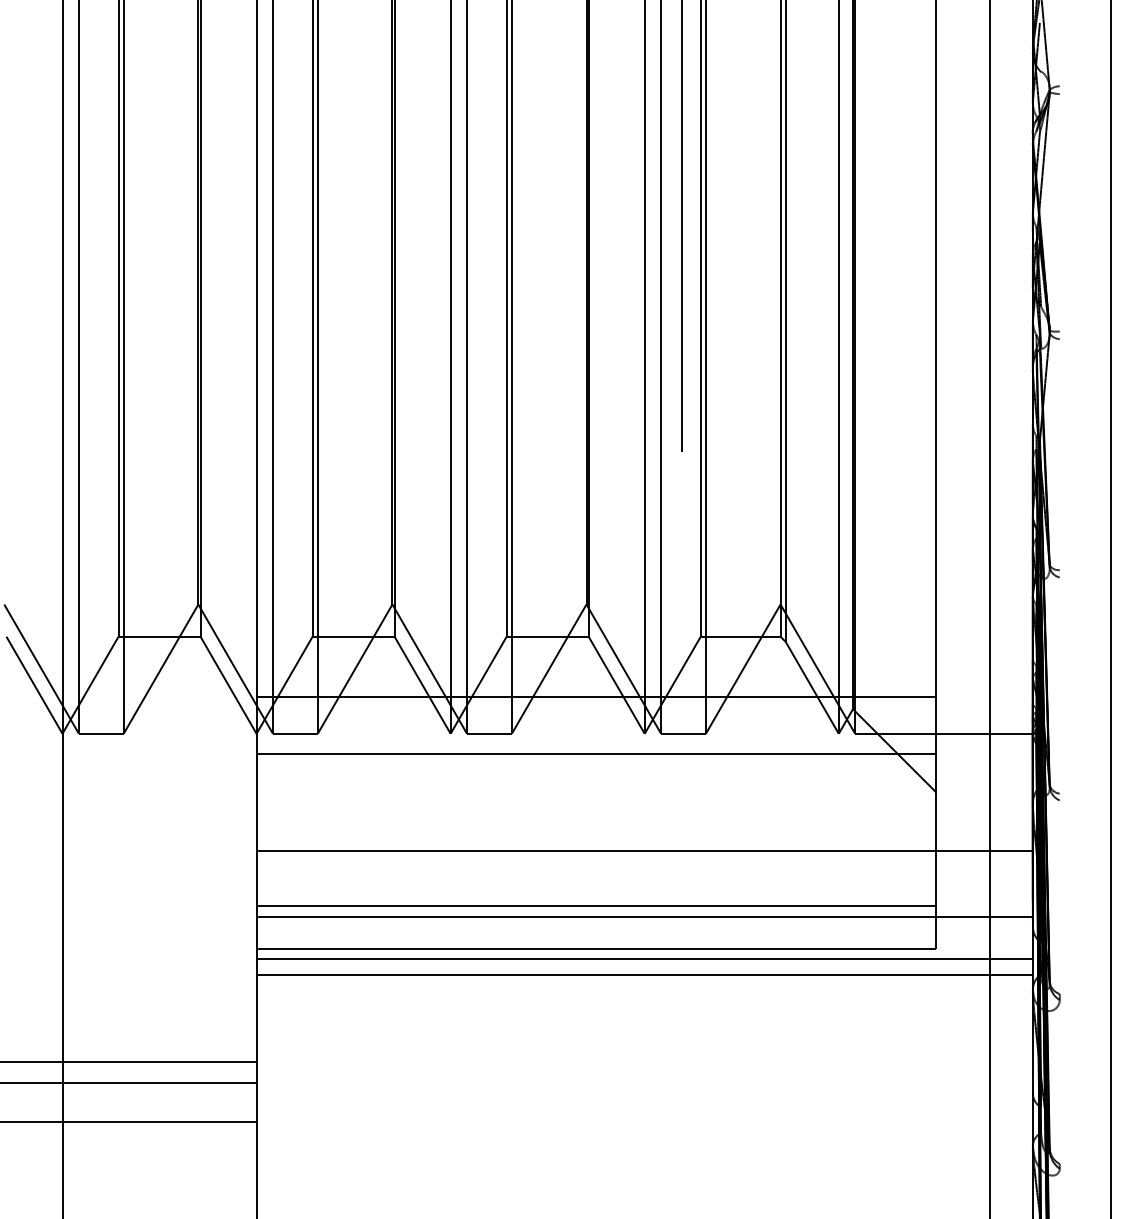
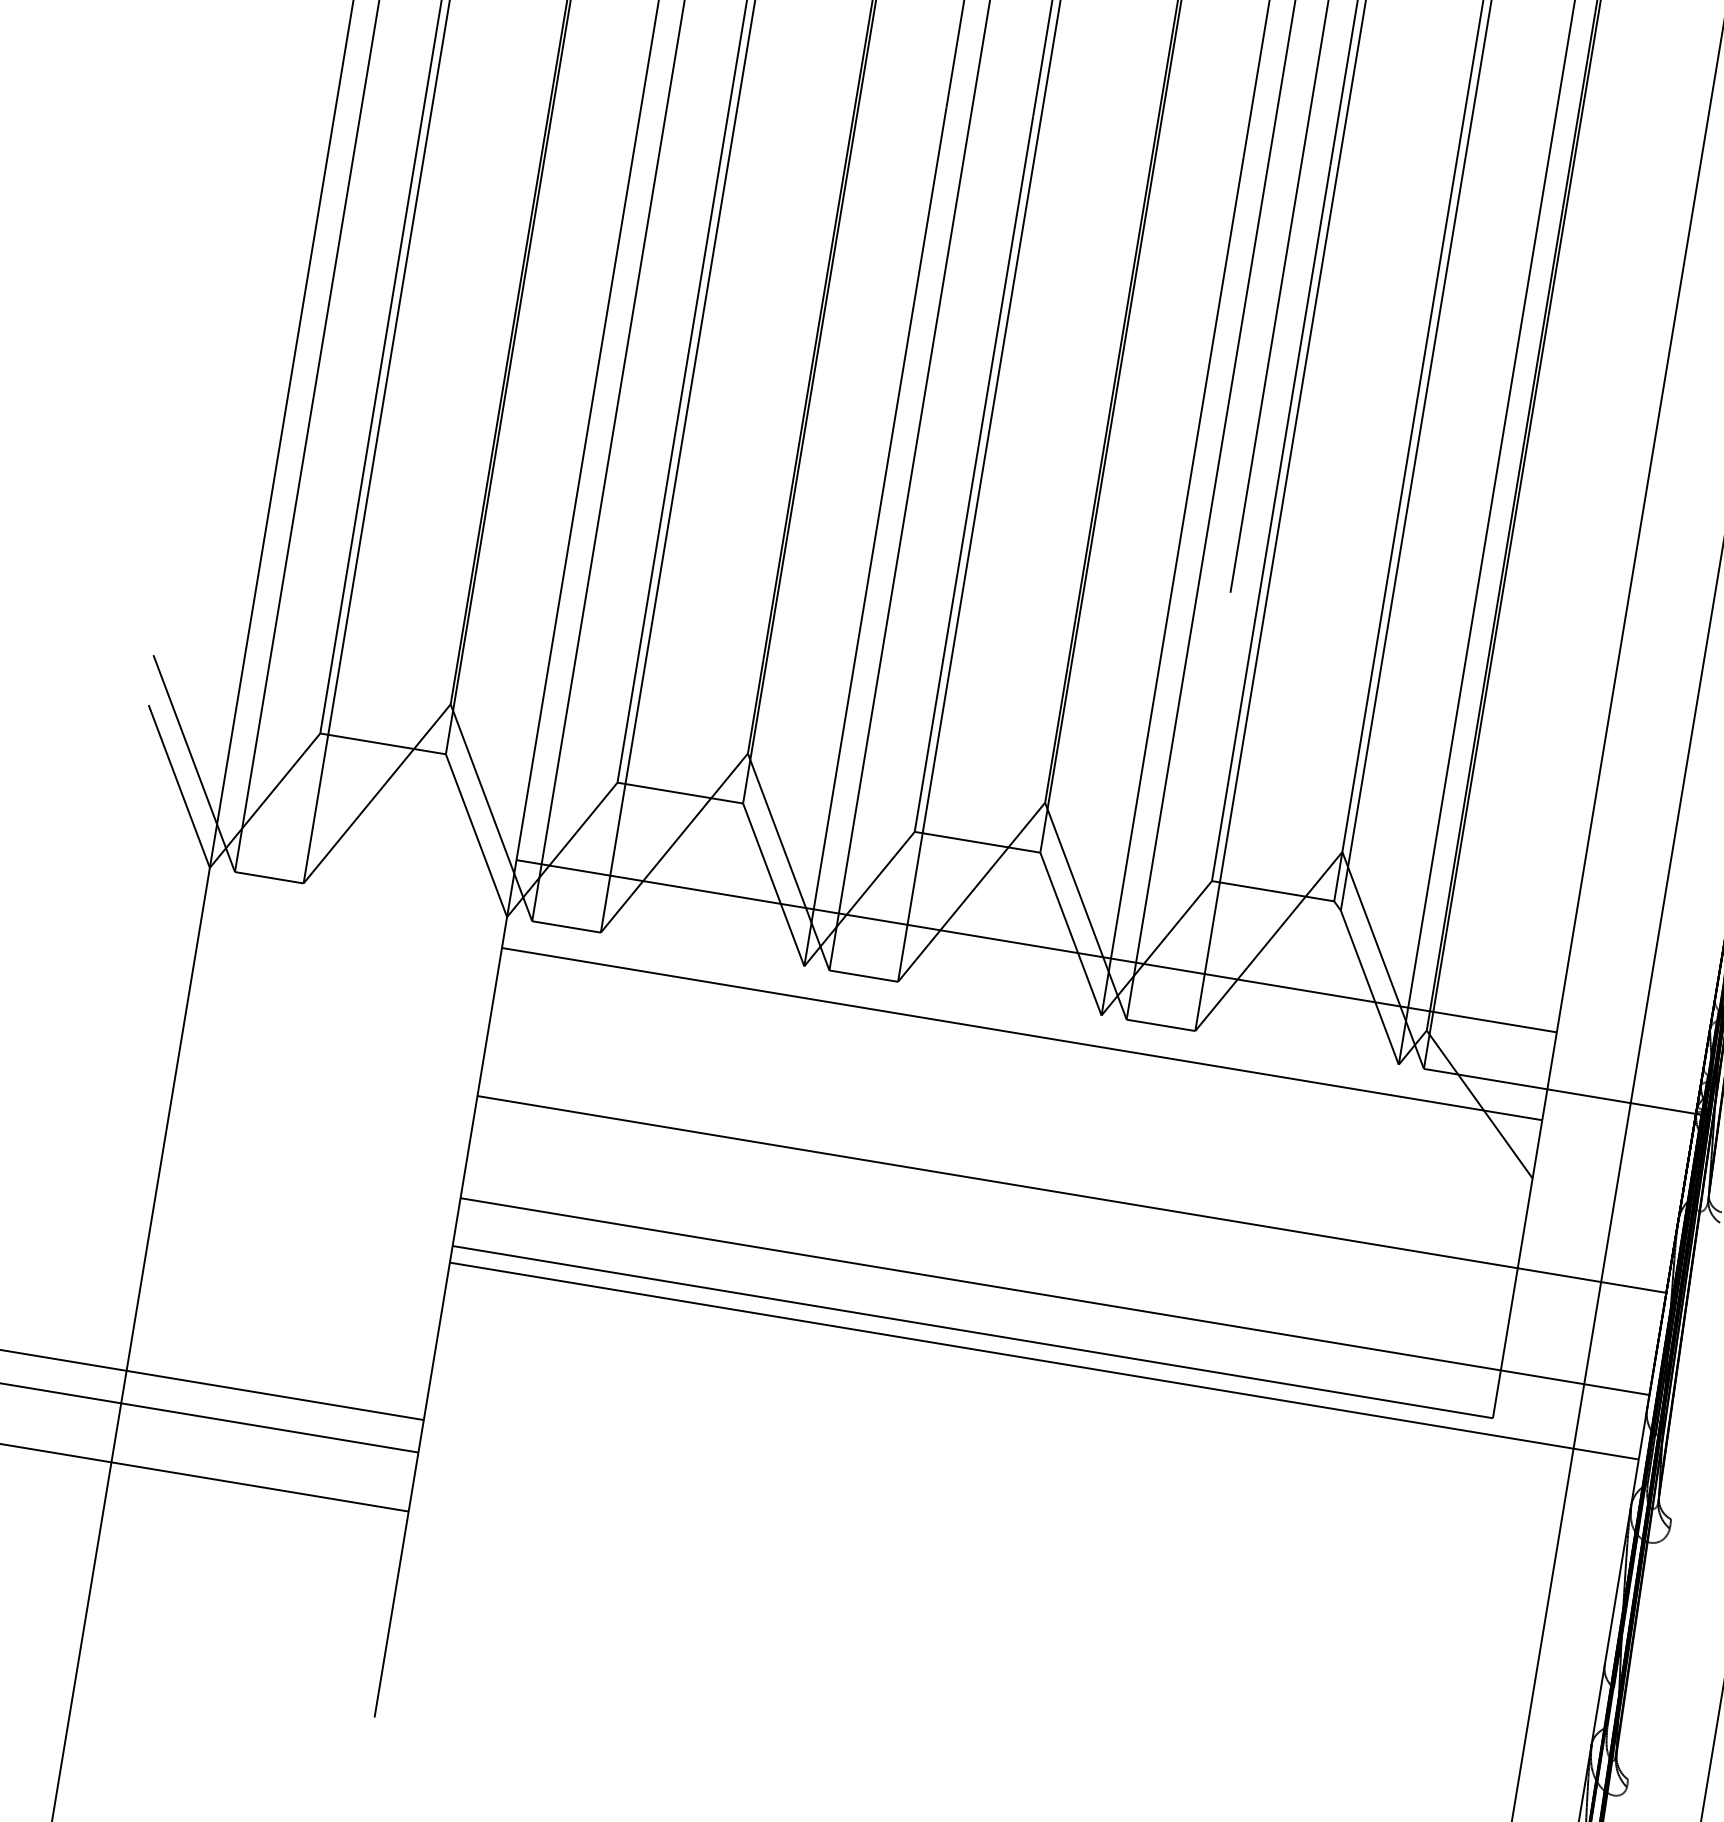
line: (595, 906) -> (982, 1267), removed
line: (644, 975) -> (1039, 1385), removed

